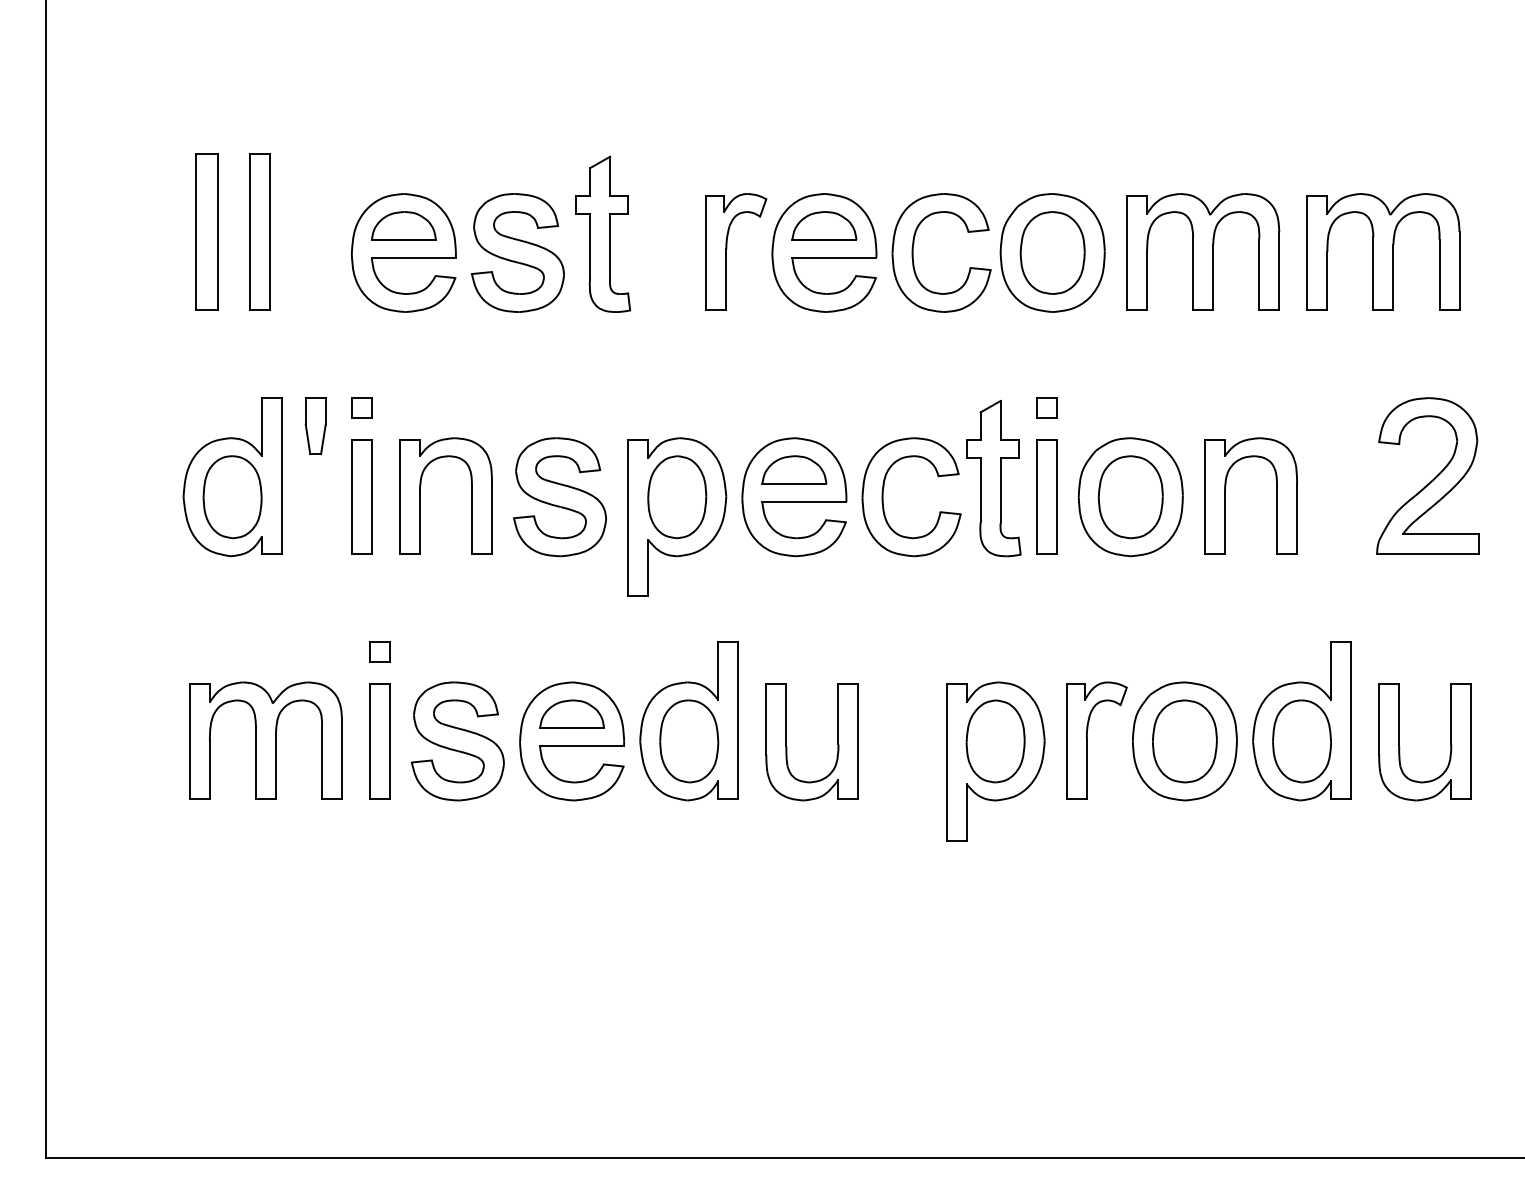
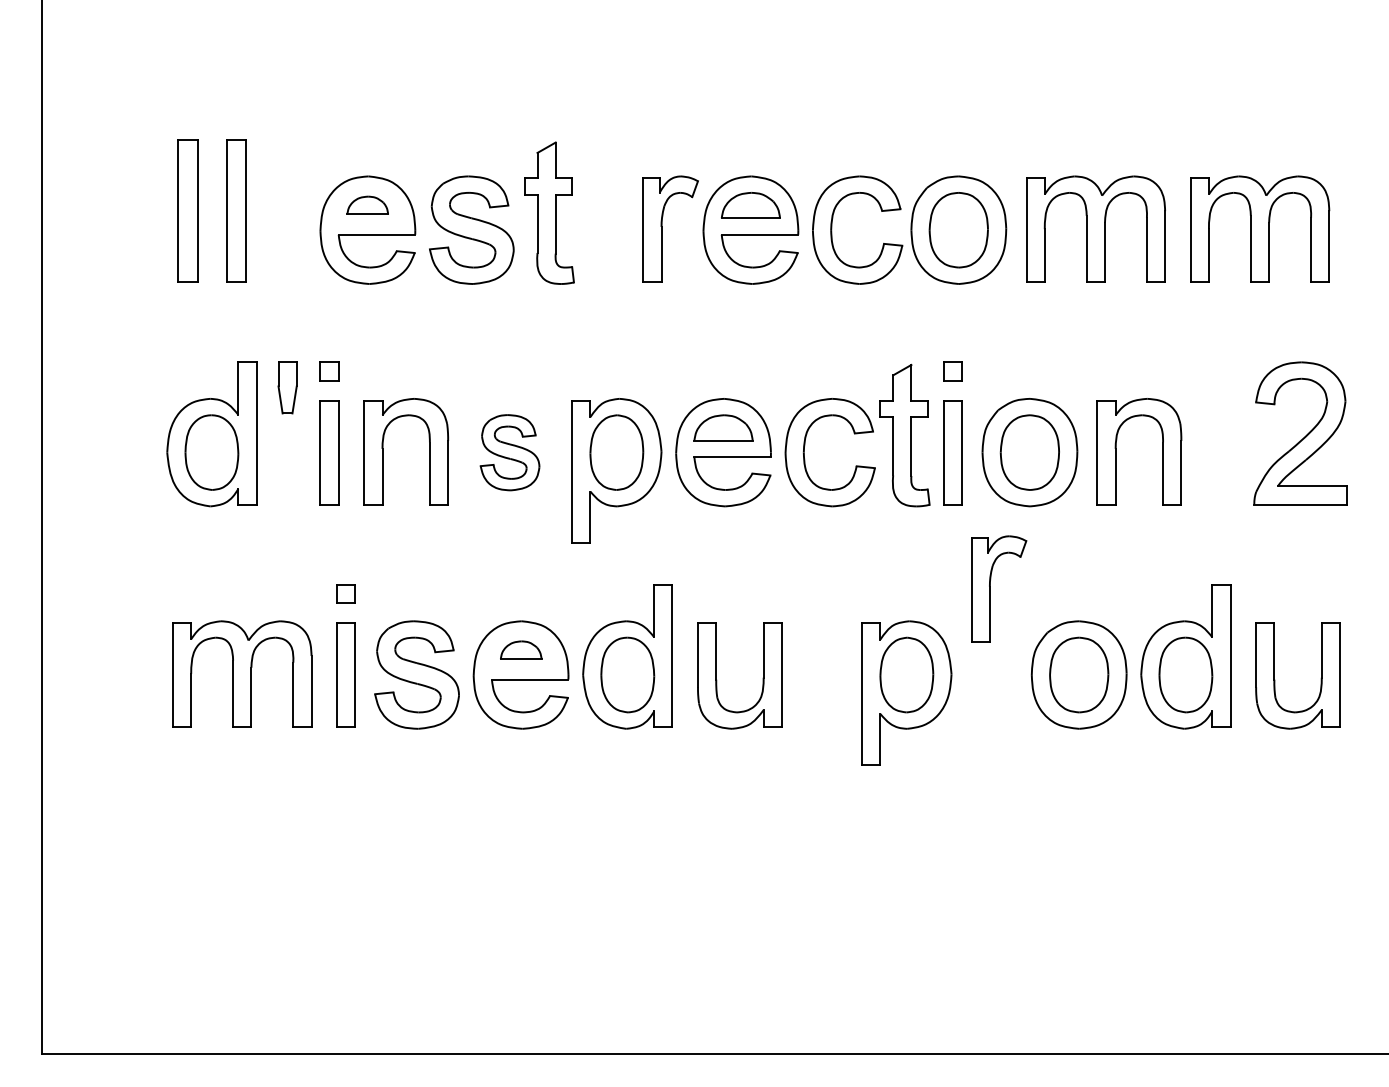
part: (403, 225) -> (367, 205), size x0.7
part: (559, 497) -> (509, 452), size x0.7
part: (572, 713) -> (521, 649), size x0.7
part: (1087, 739) -> (990, 588), moved

